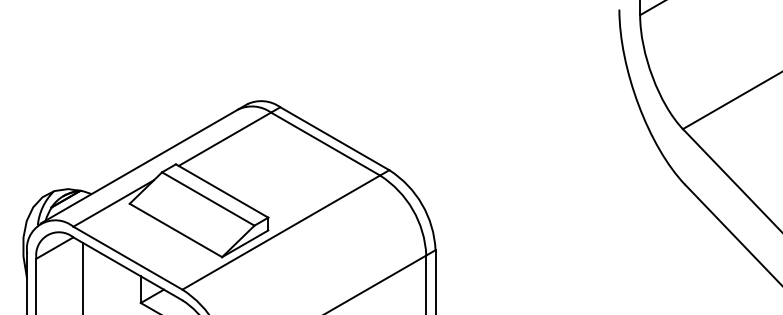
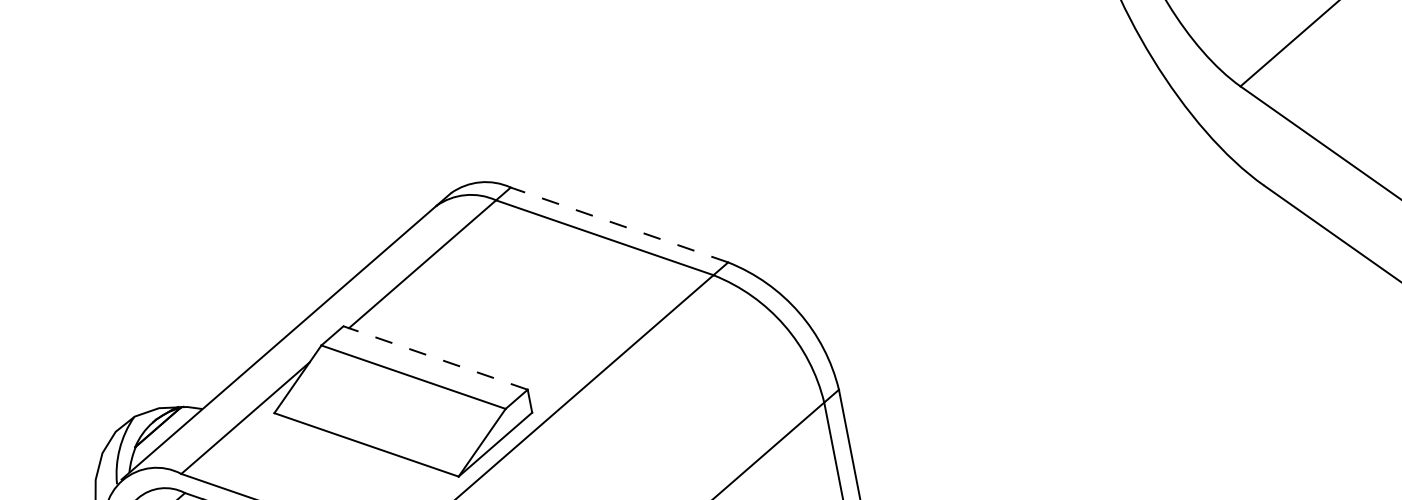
line: (334, 138) -> (618, 224), solid -> dashed
line: (221, 190) -> (434, 357), solid -> dashed

